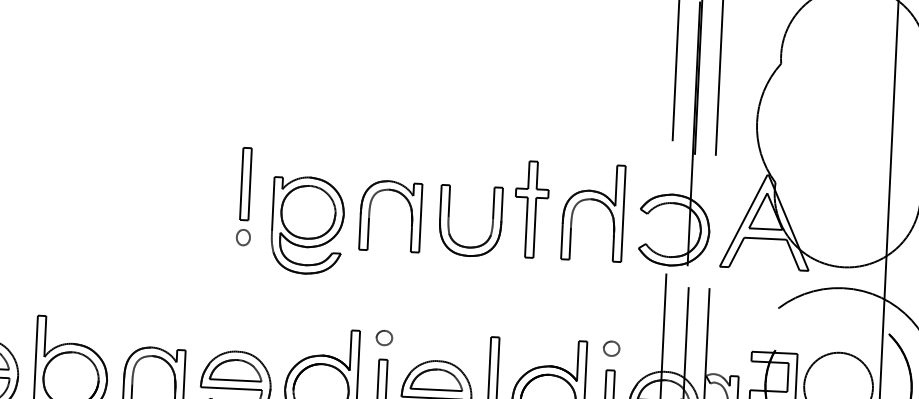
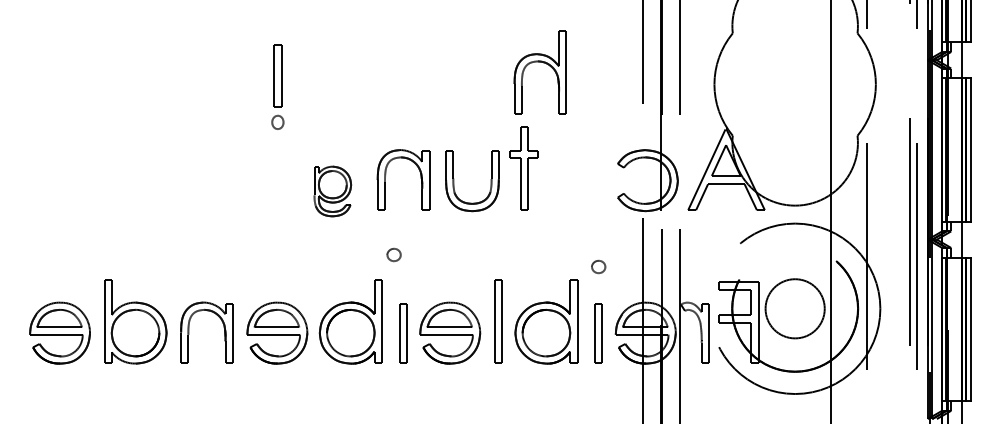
part: (244, 195) -> (277, 86), moved
part: (597, 201) -> (543, 63), moved
part: (307, 225) -> (332, 191), size x0.6
part: (383, 337) -> (393, 254), moved
part: (611, 348) -> (598, 266), moved

